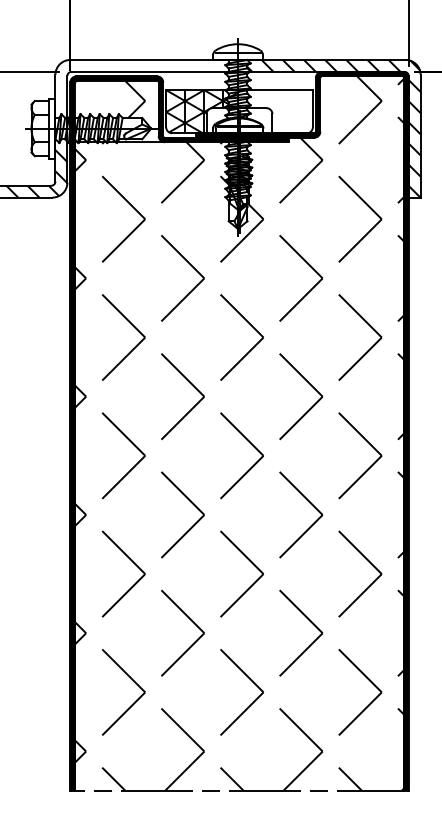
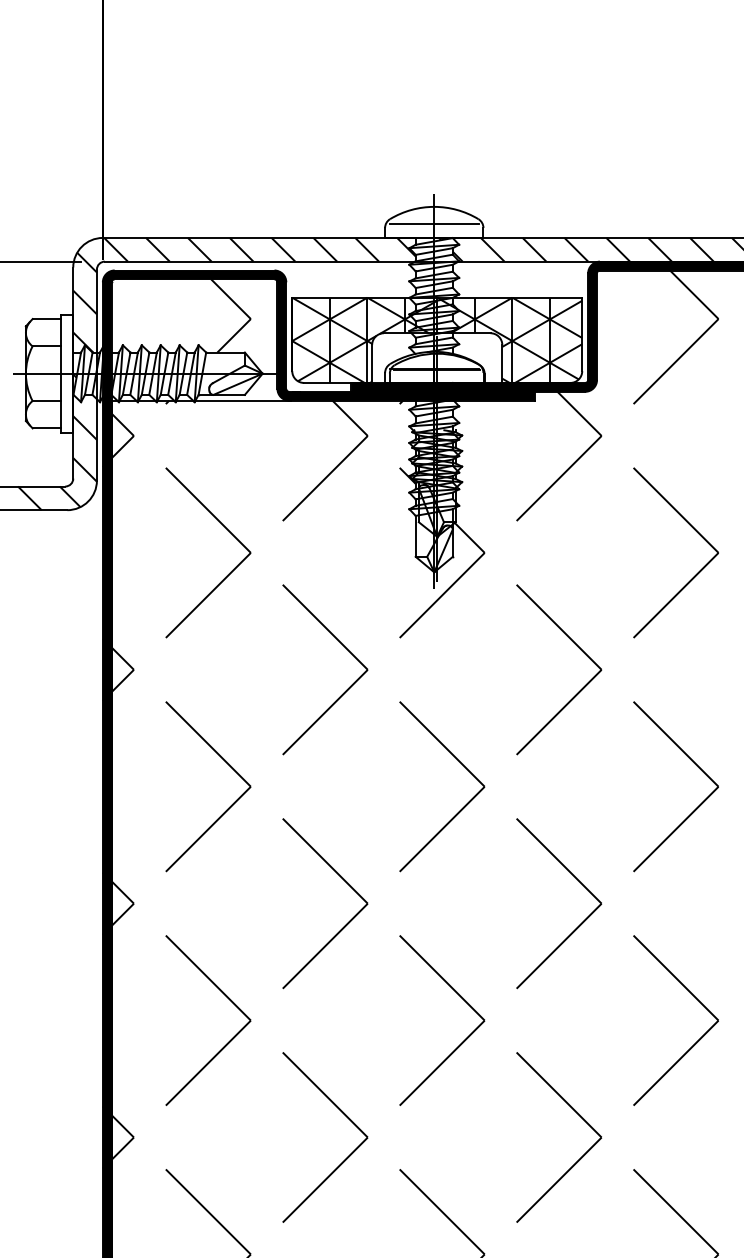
hatch: (141, 88) -> (243, 294), added
hatch: (275, 111) -> (508, 339), added

